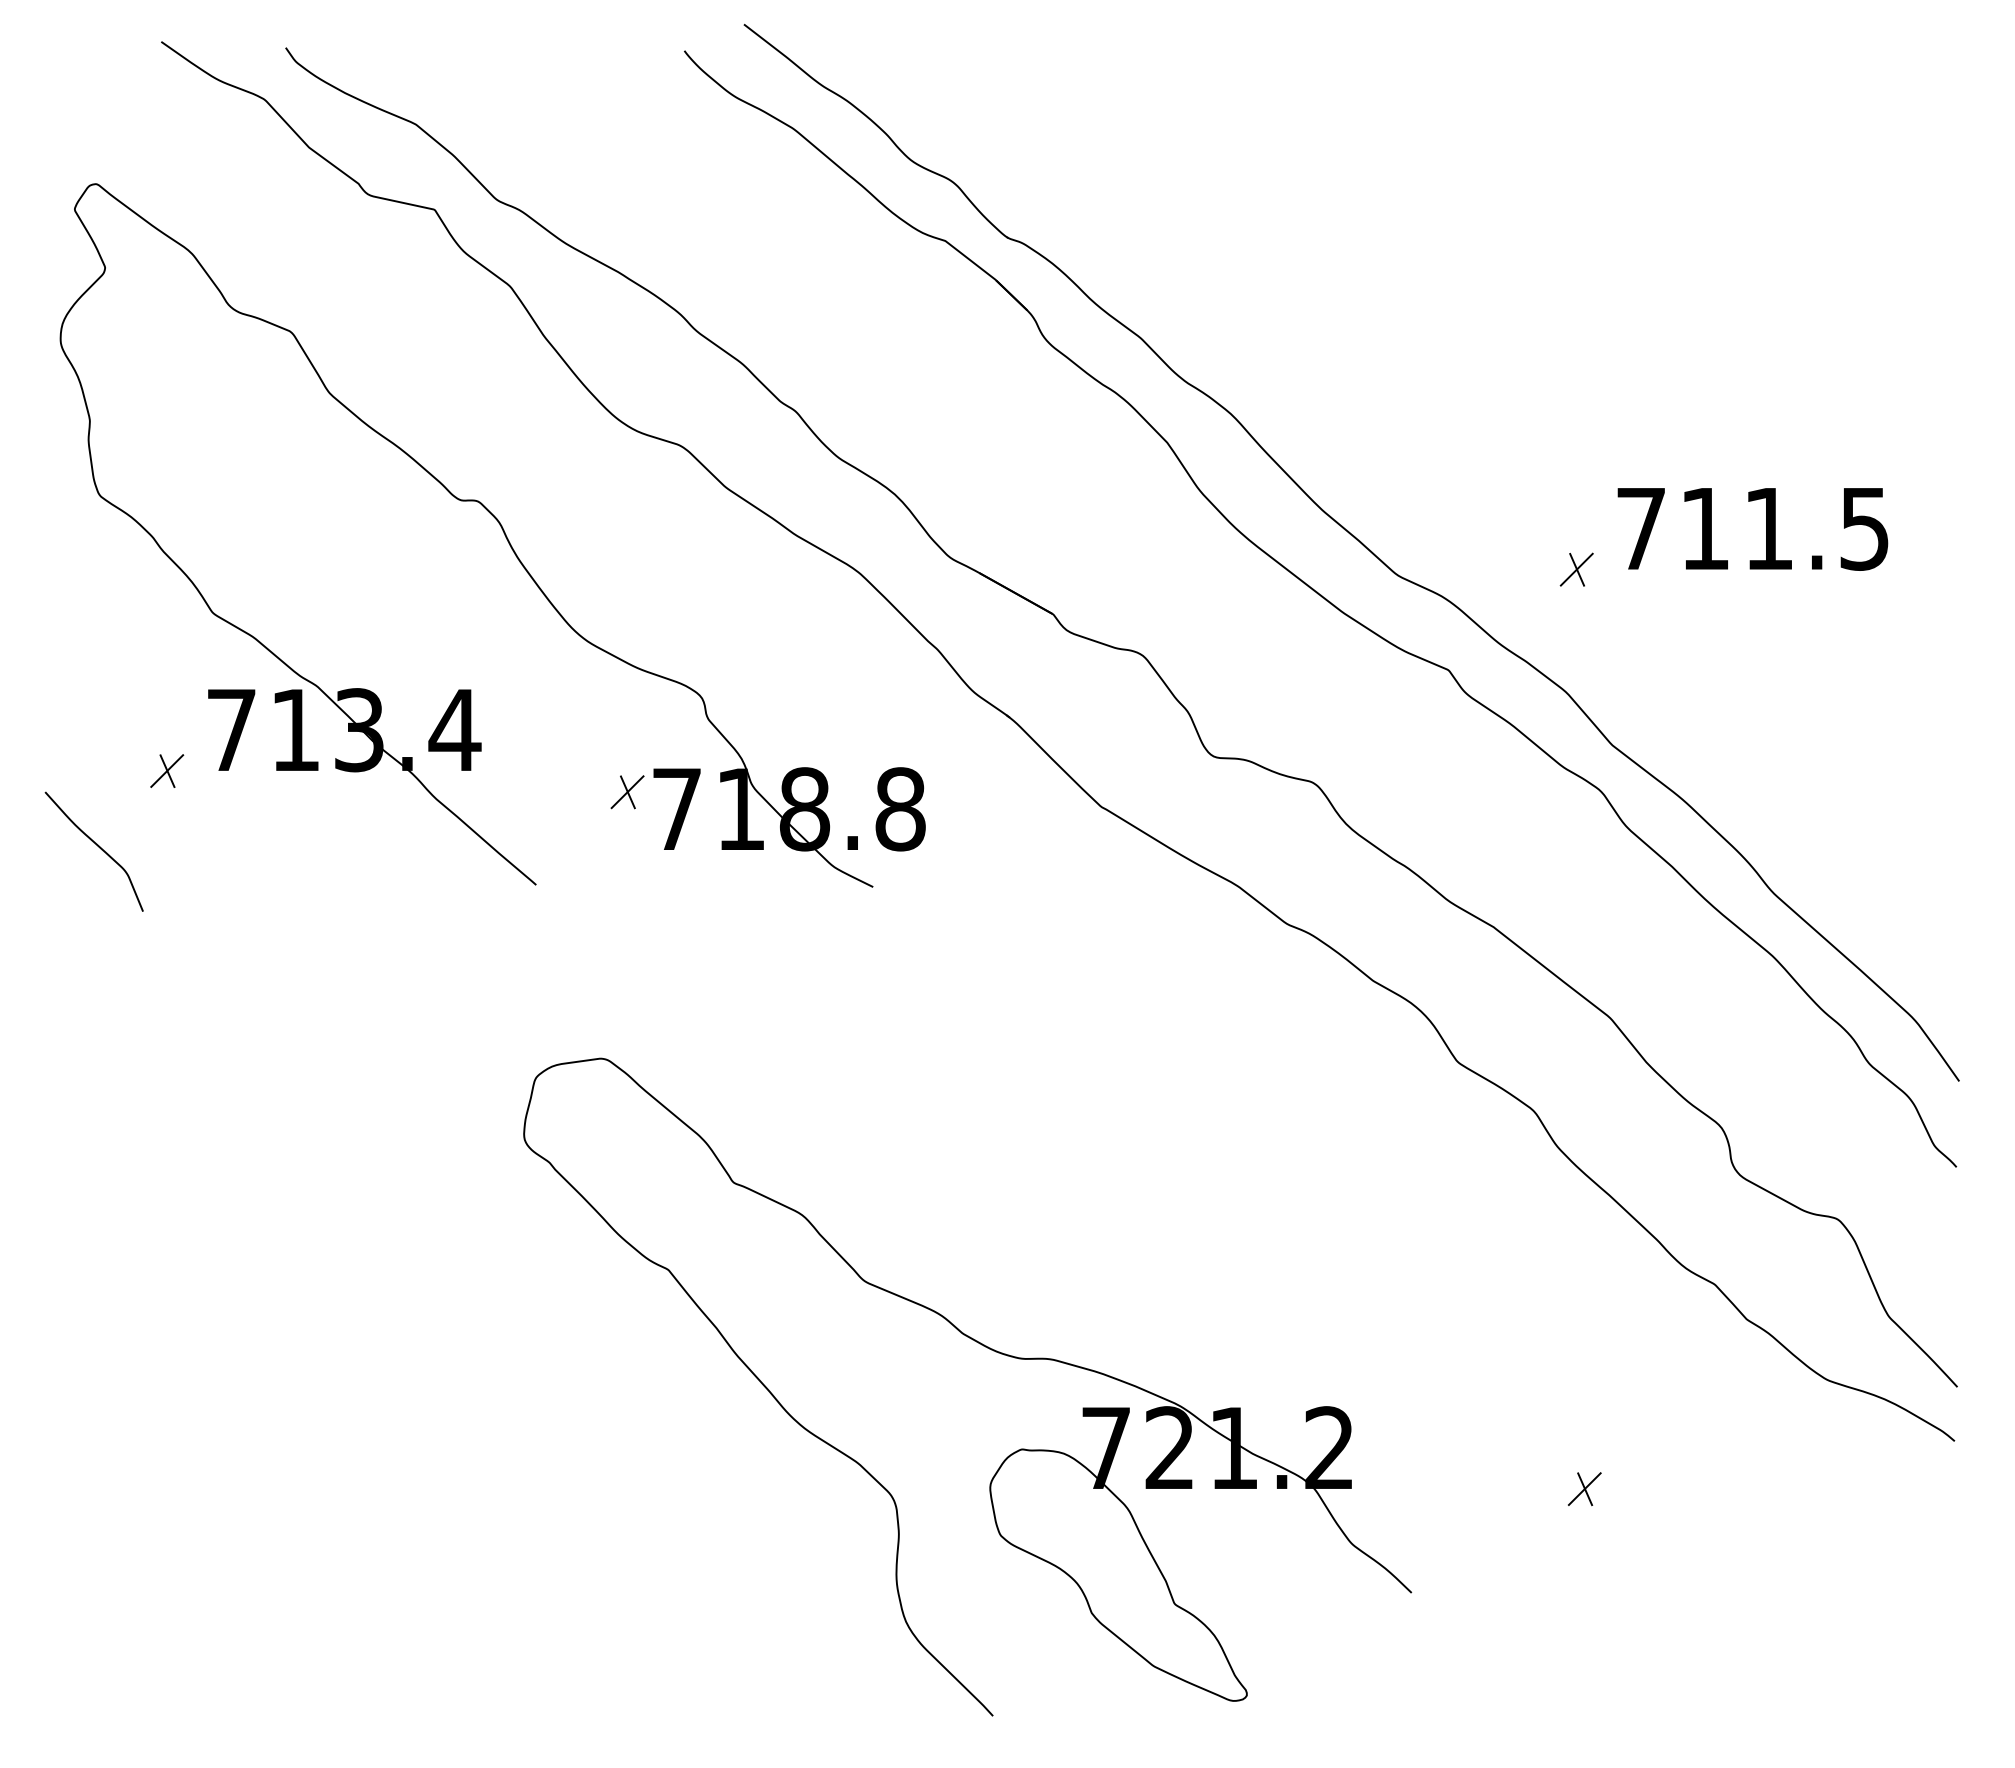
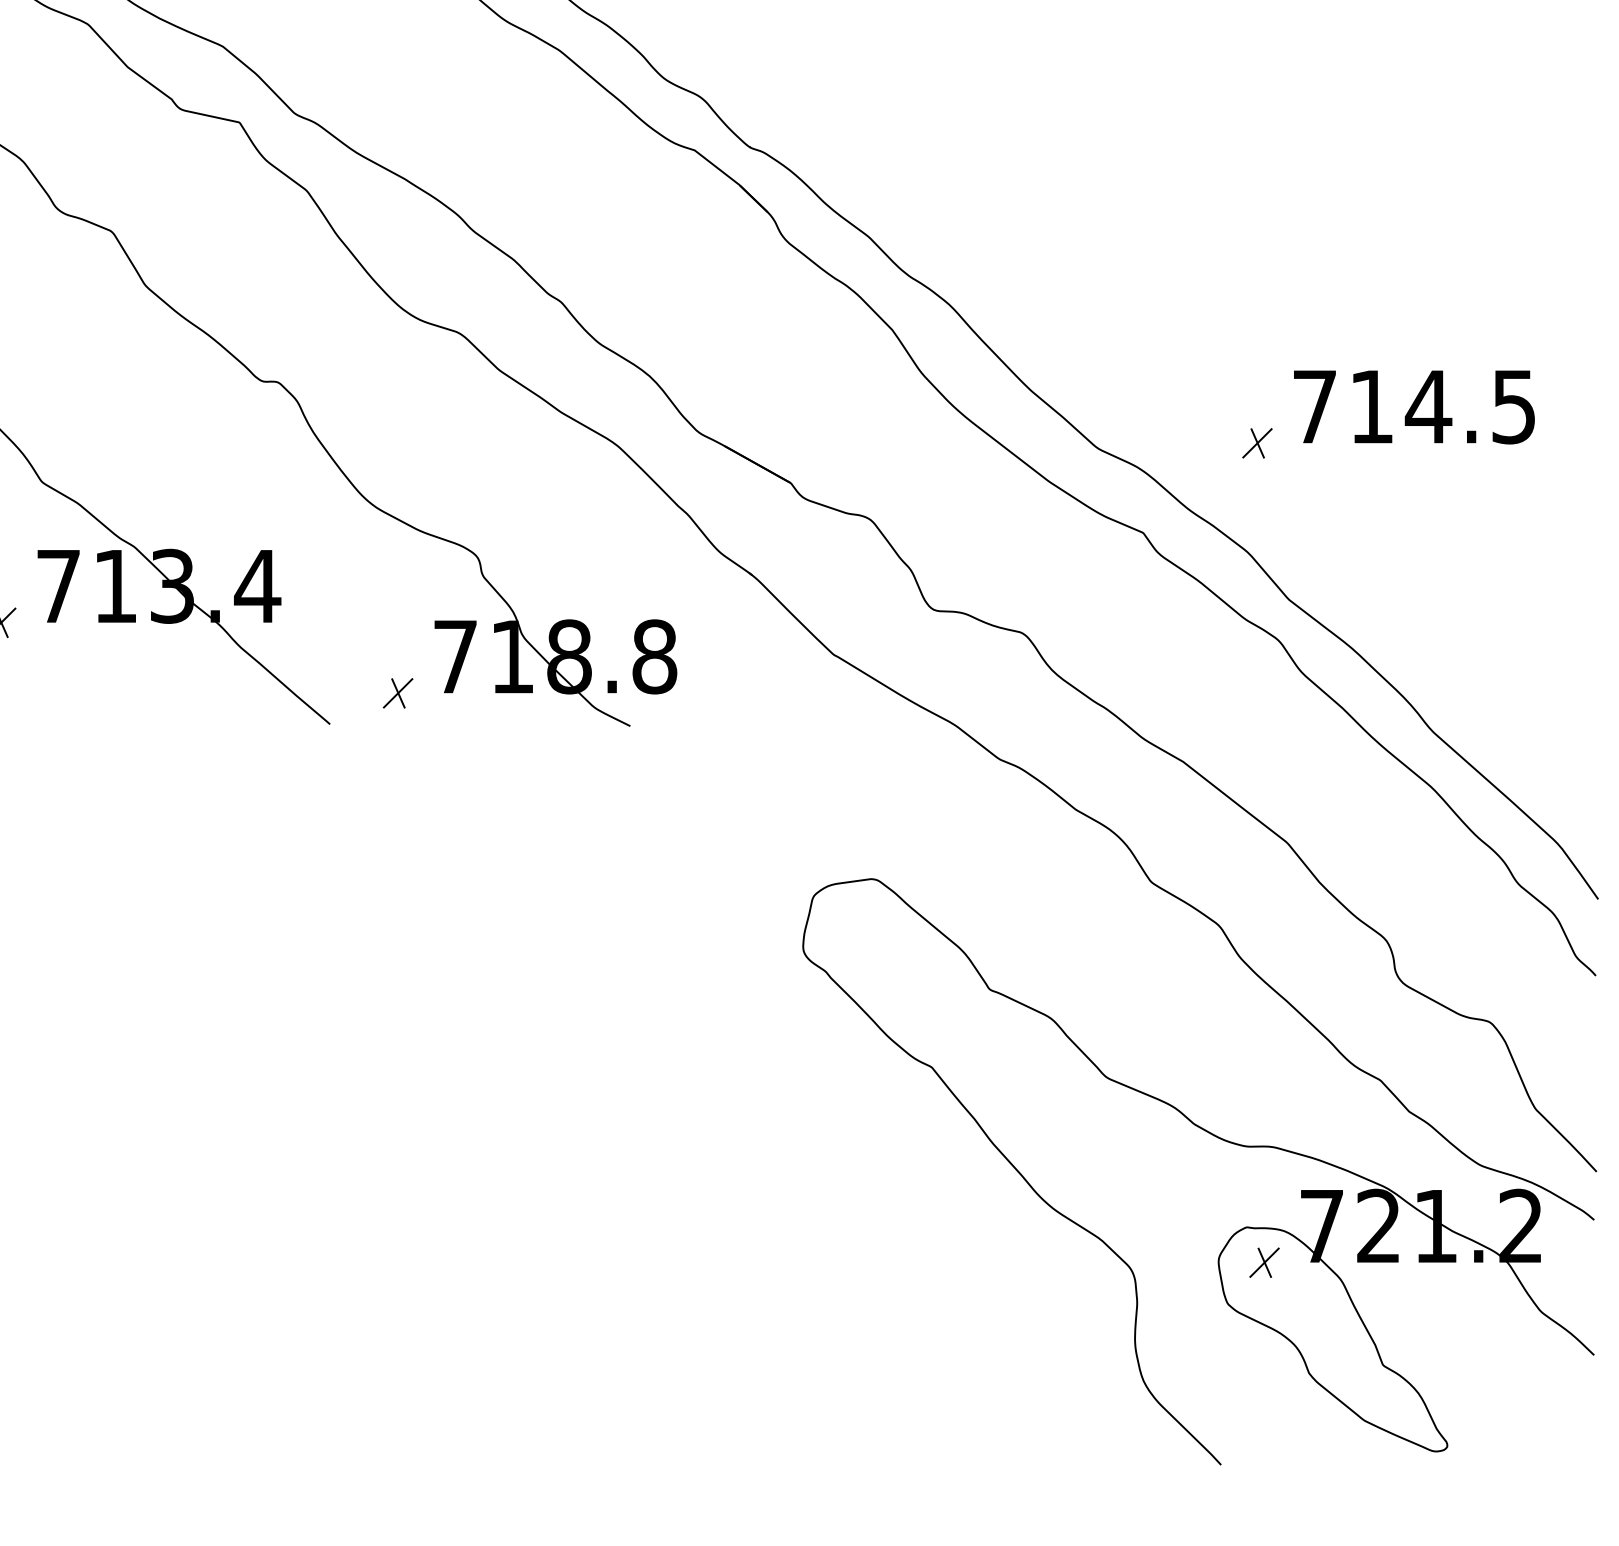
text: (1768, 528) -> (1428, 406), 711.5 -> 714.5
part: (627, 792) -> (398, 693), moved
part: (987, 1348) -> (1216, 1137), moved

